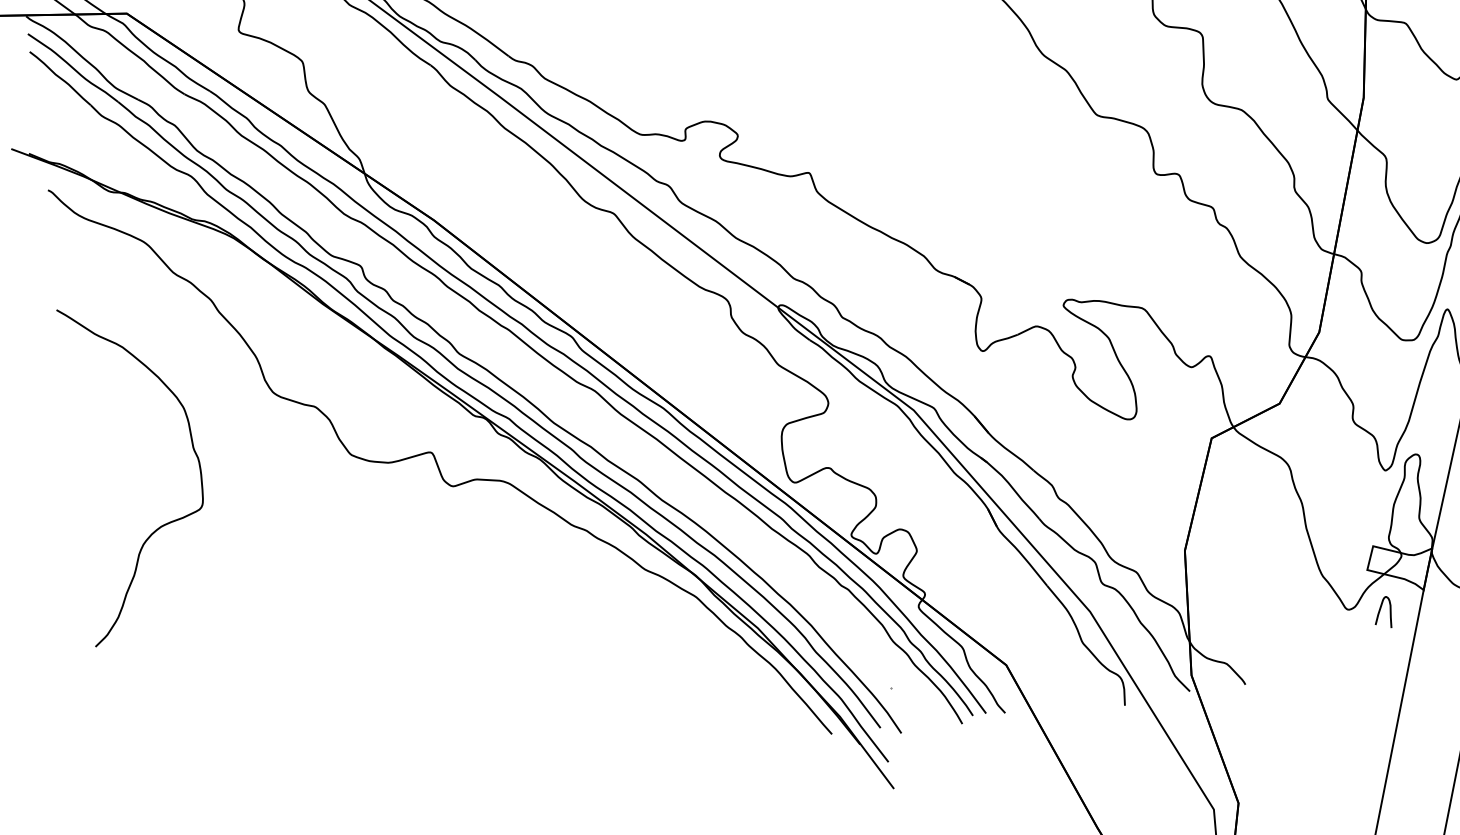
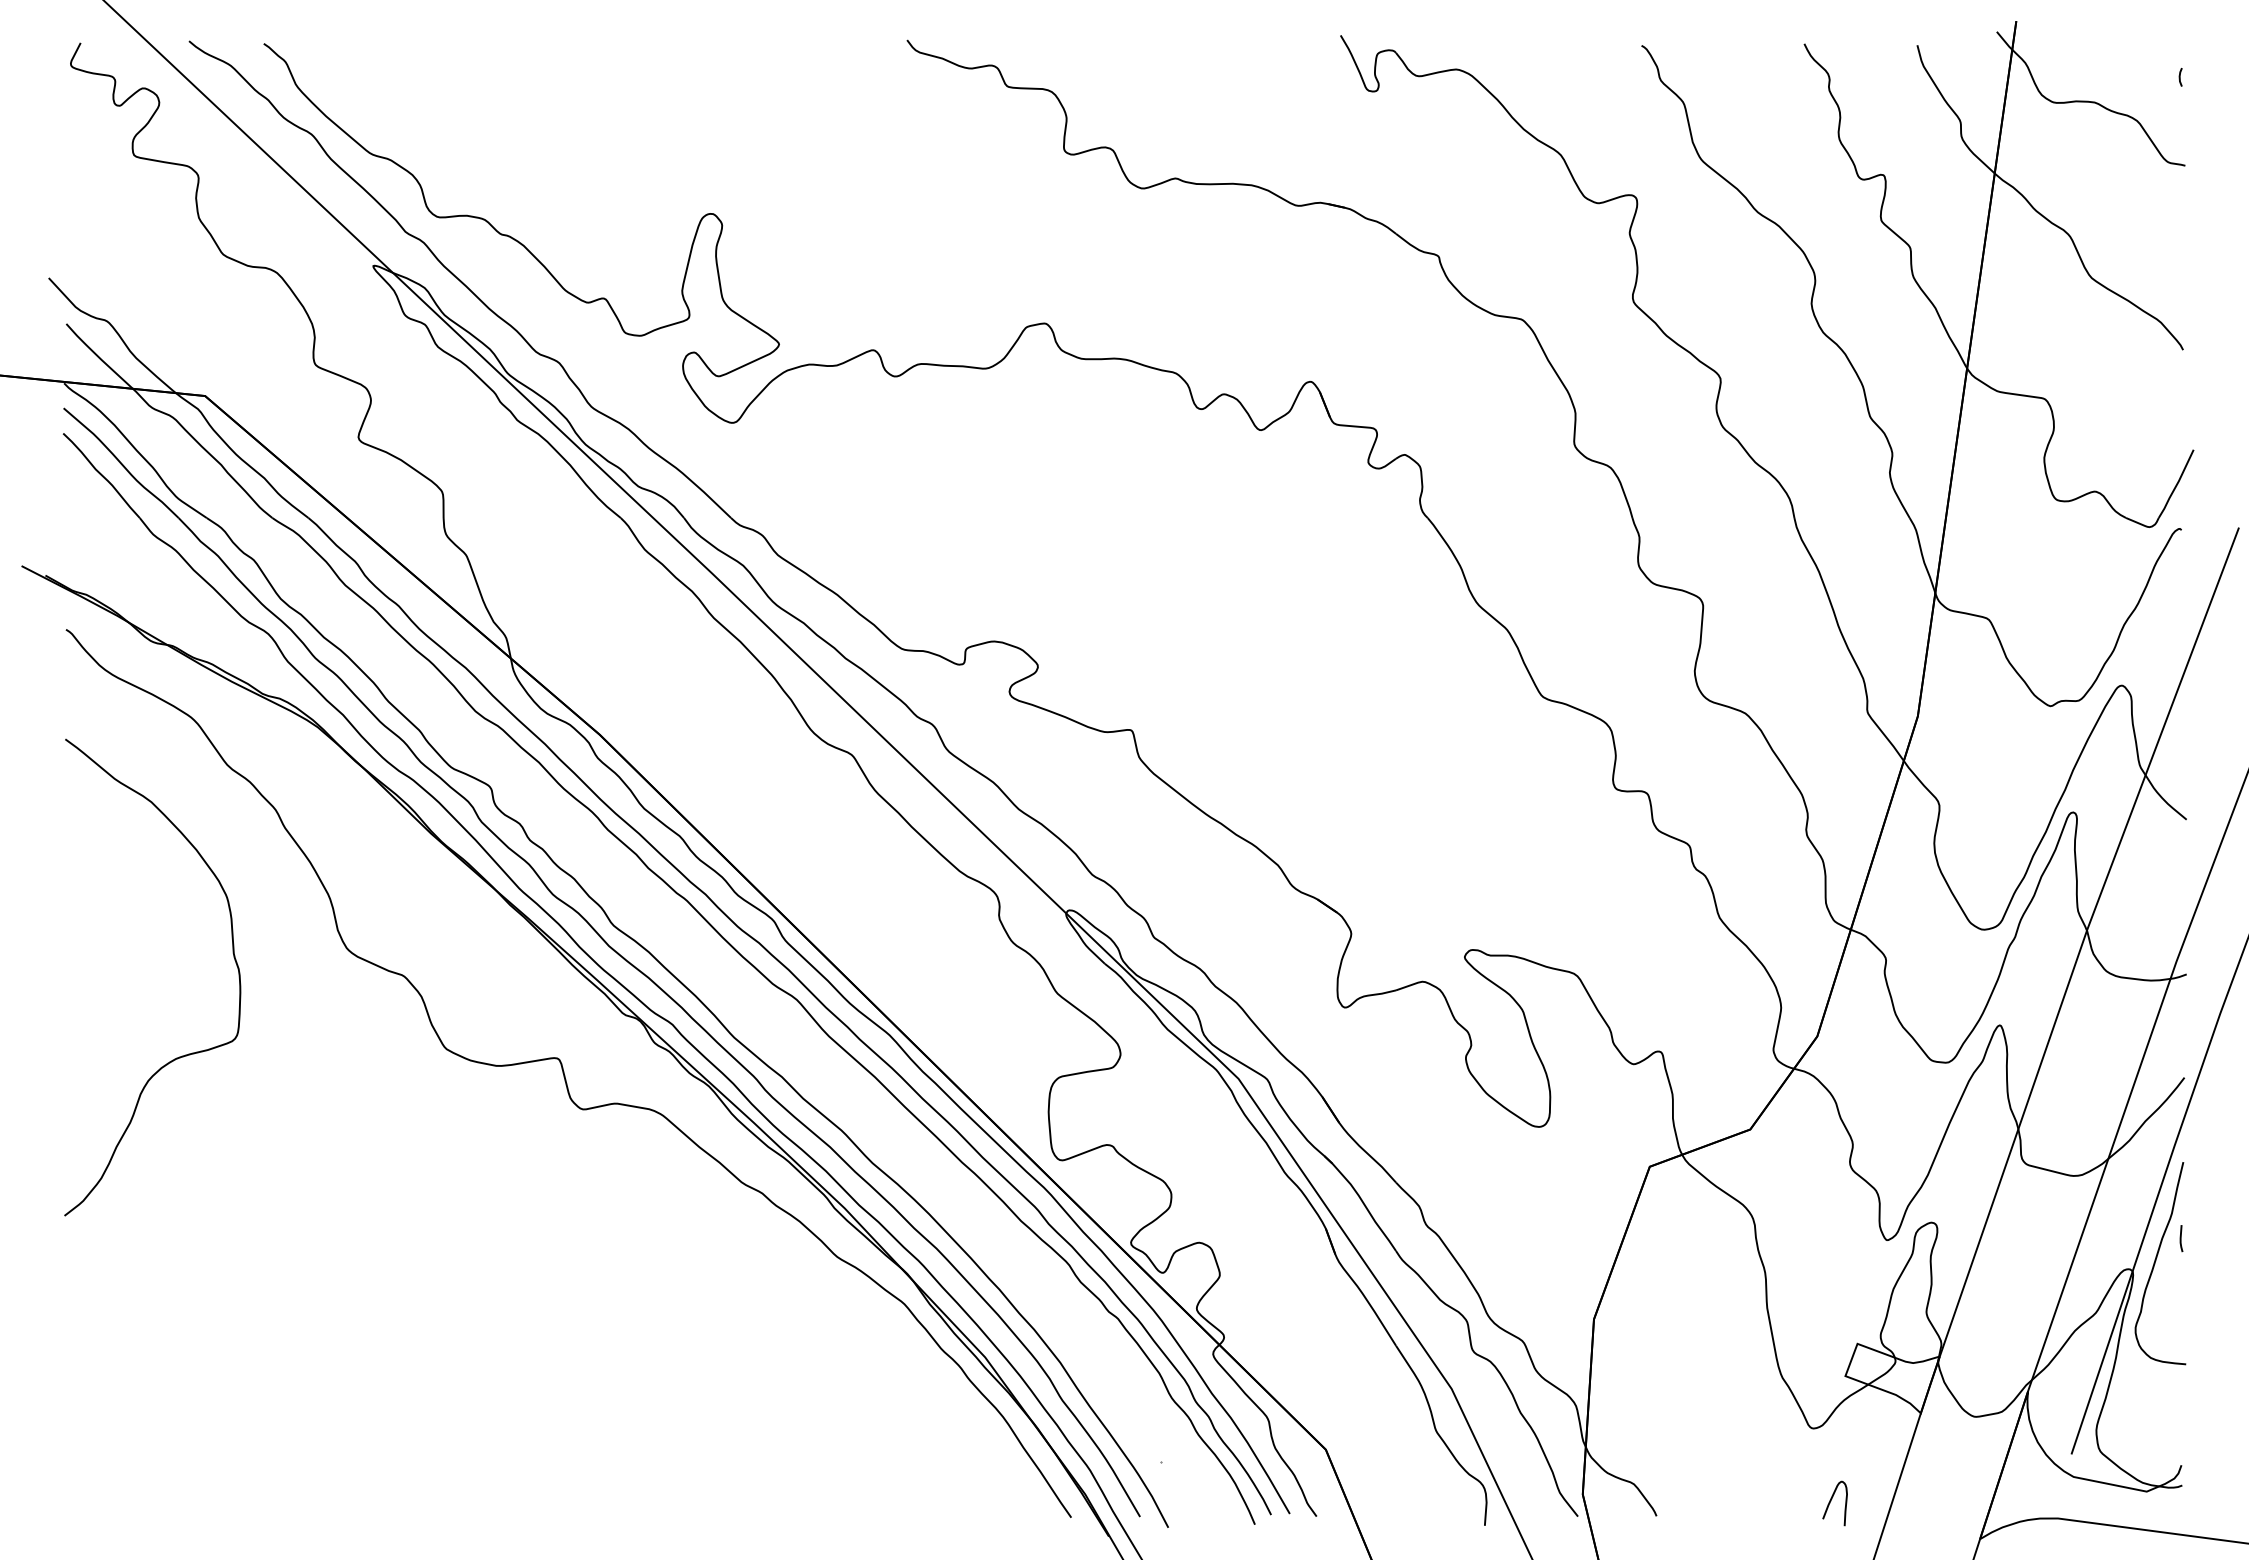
curve: (193, 450) -> (233, 957), moved
curve: (1380, 611) -> (1831, 1501), moved

